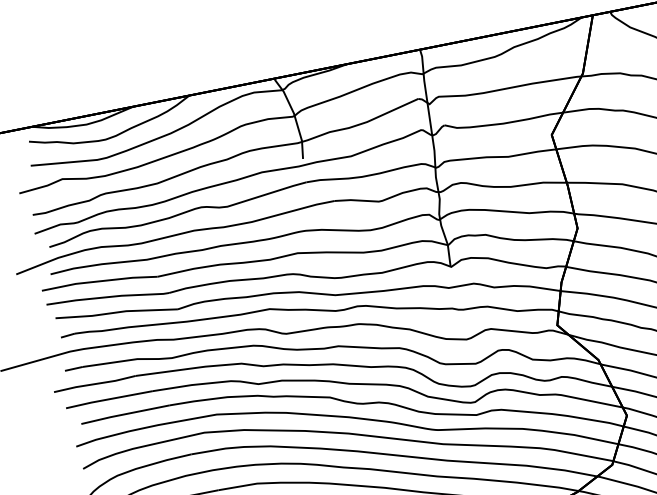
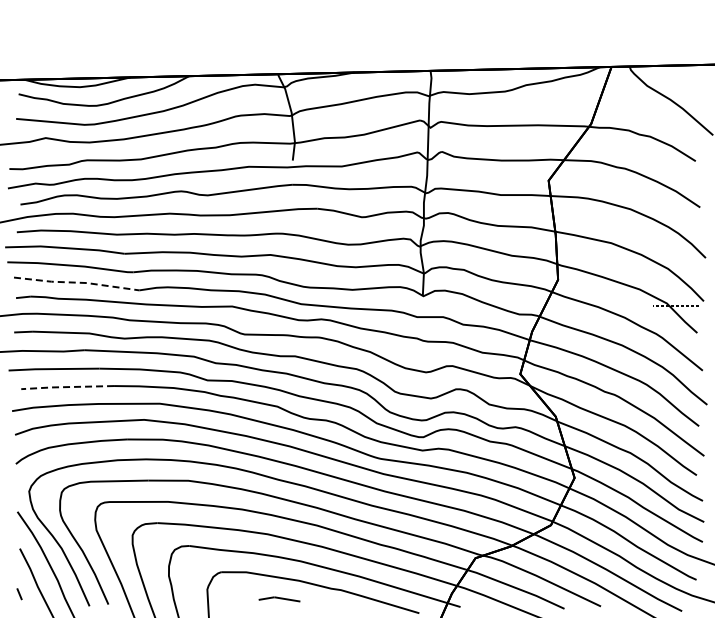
line: (117, 312) -> (77, 282), solid -> dashed
line: (124, 414) -> (66, 387), solid -> dashed

